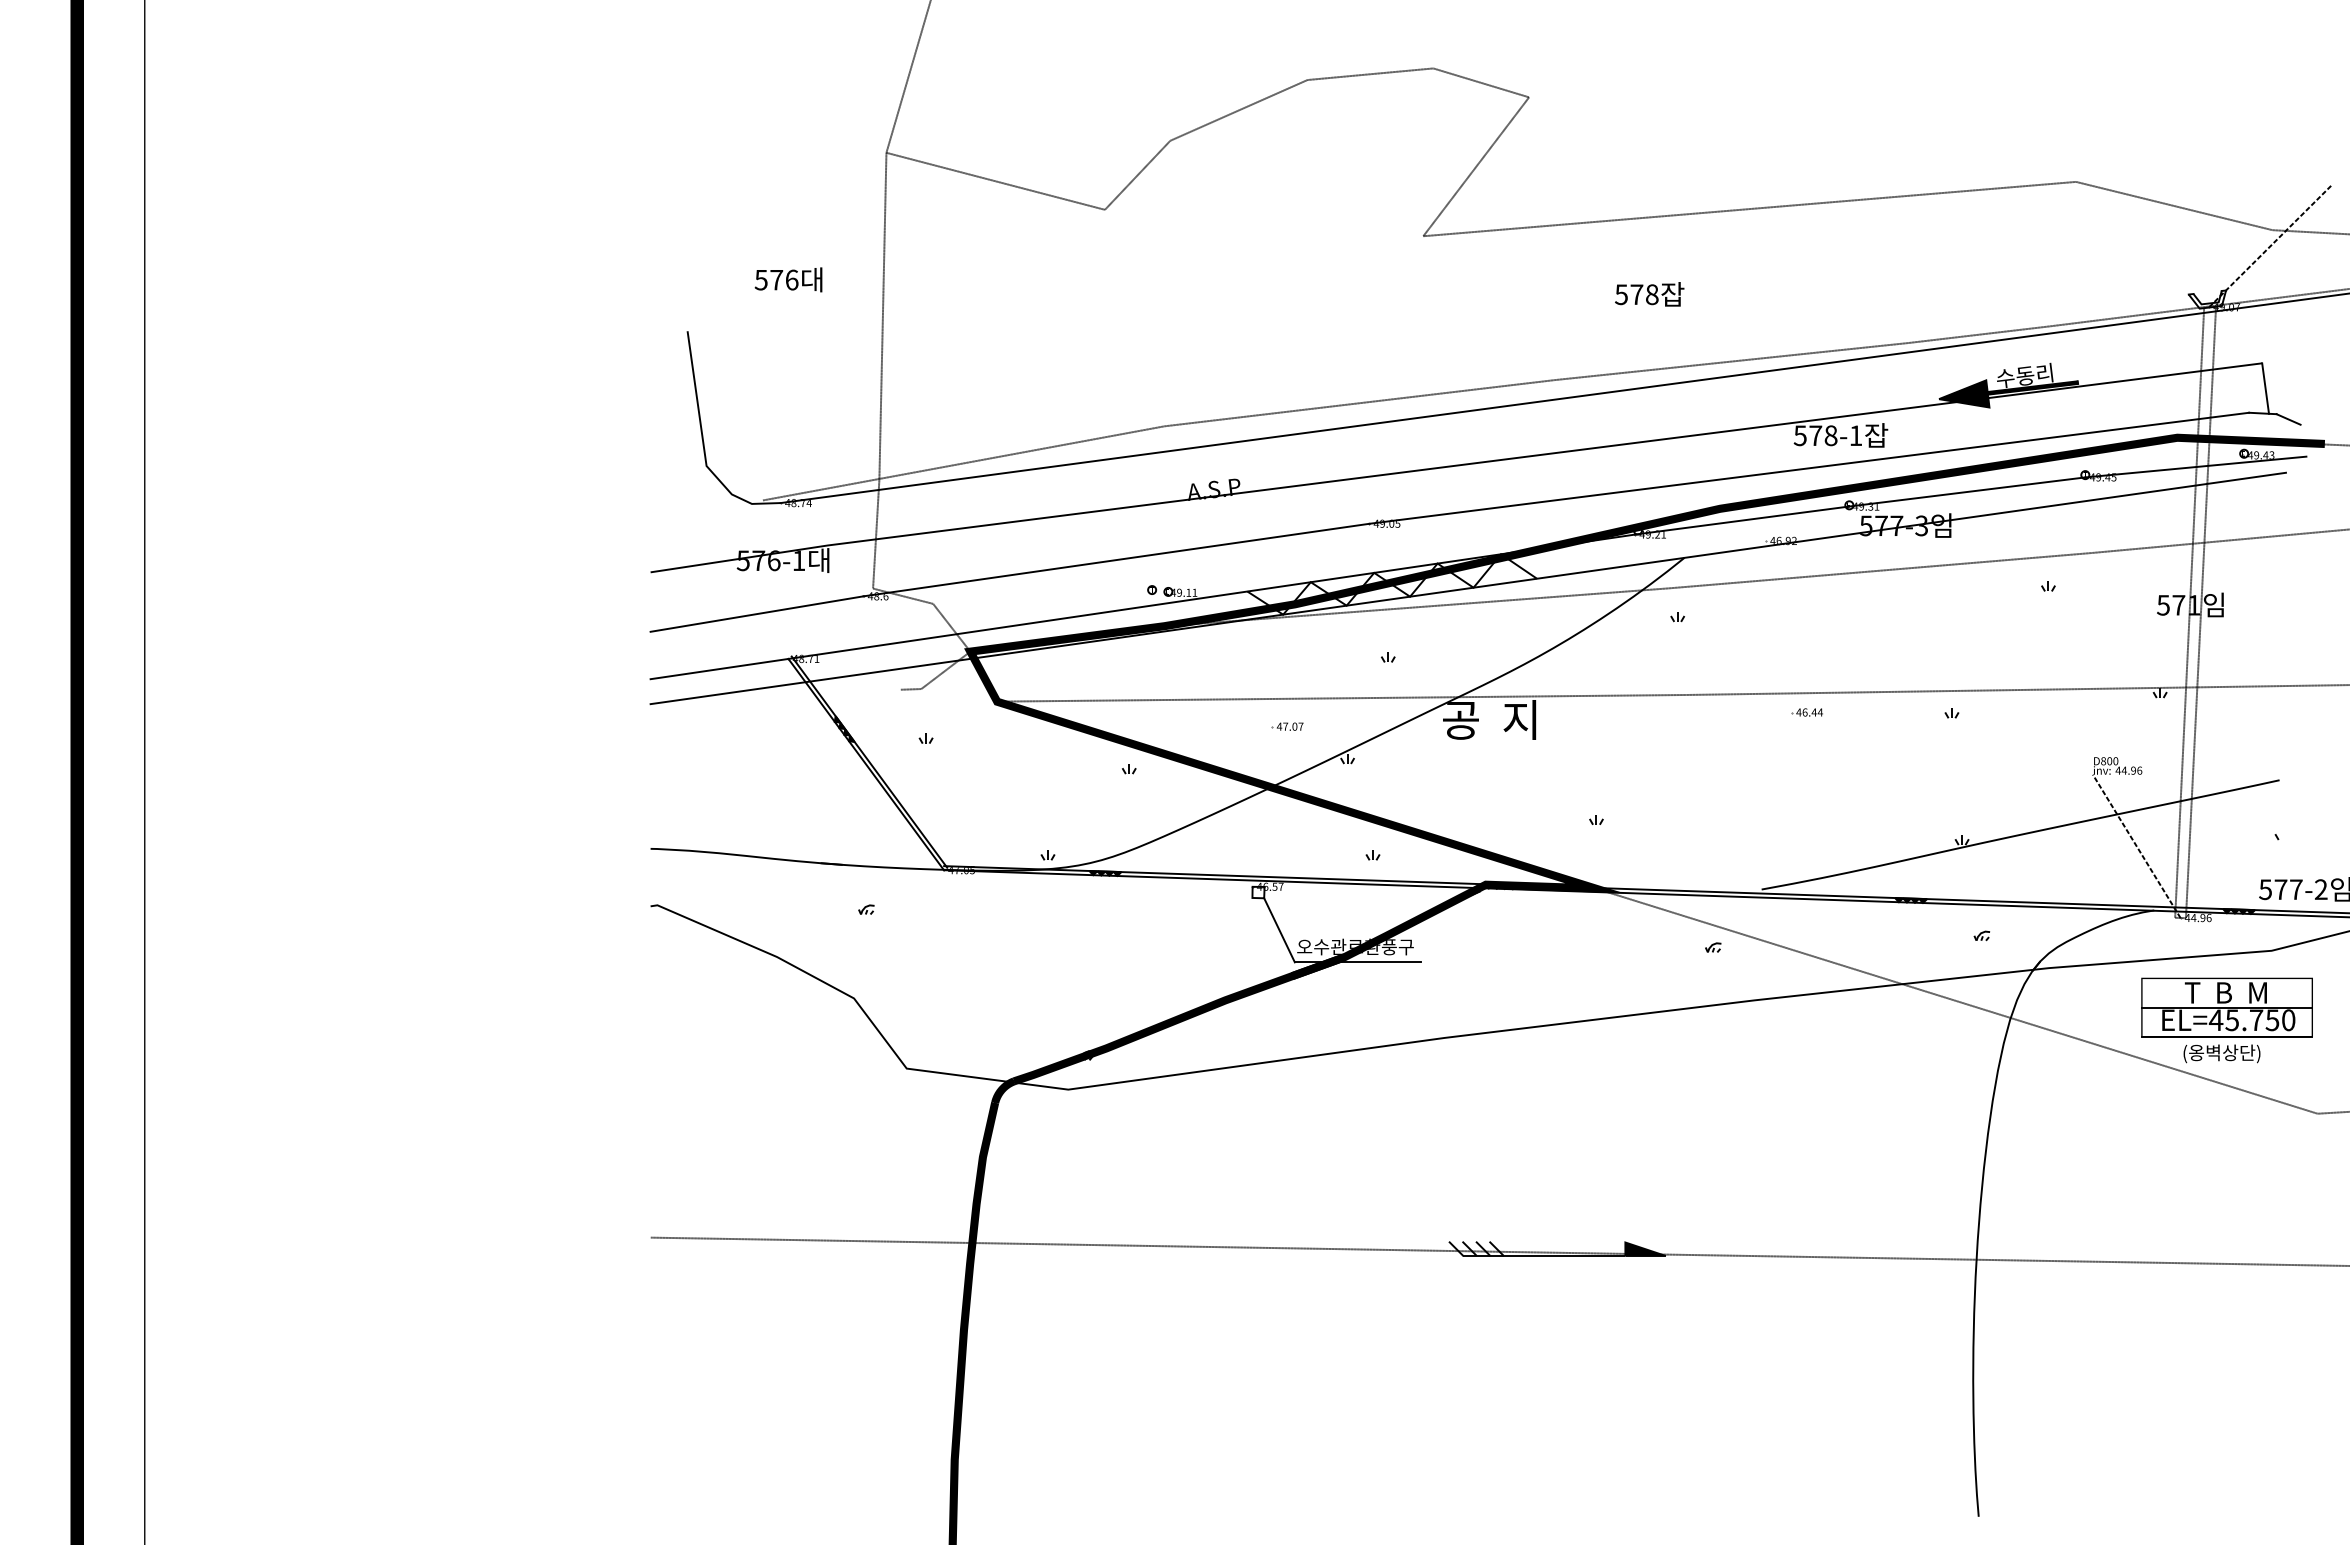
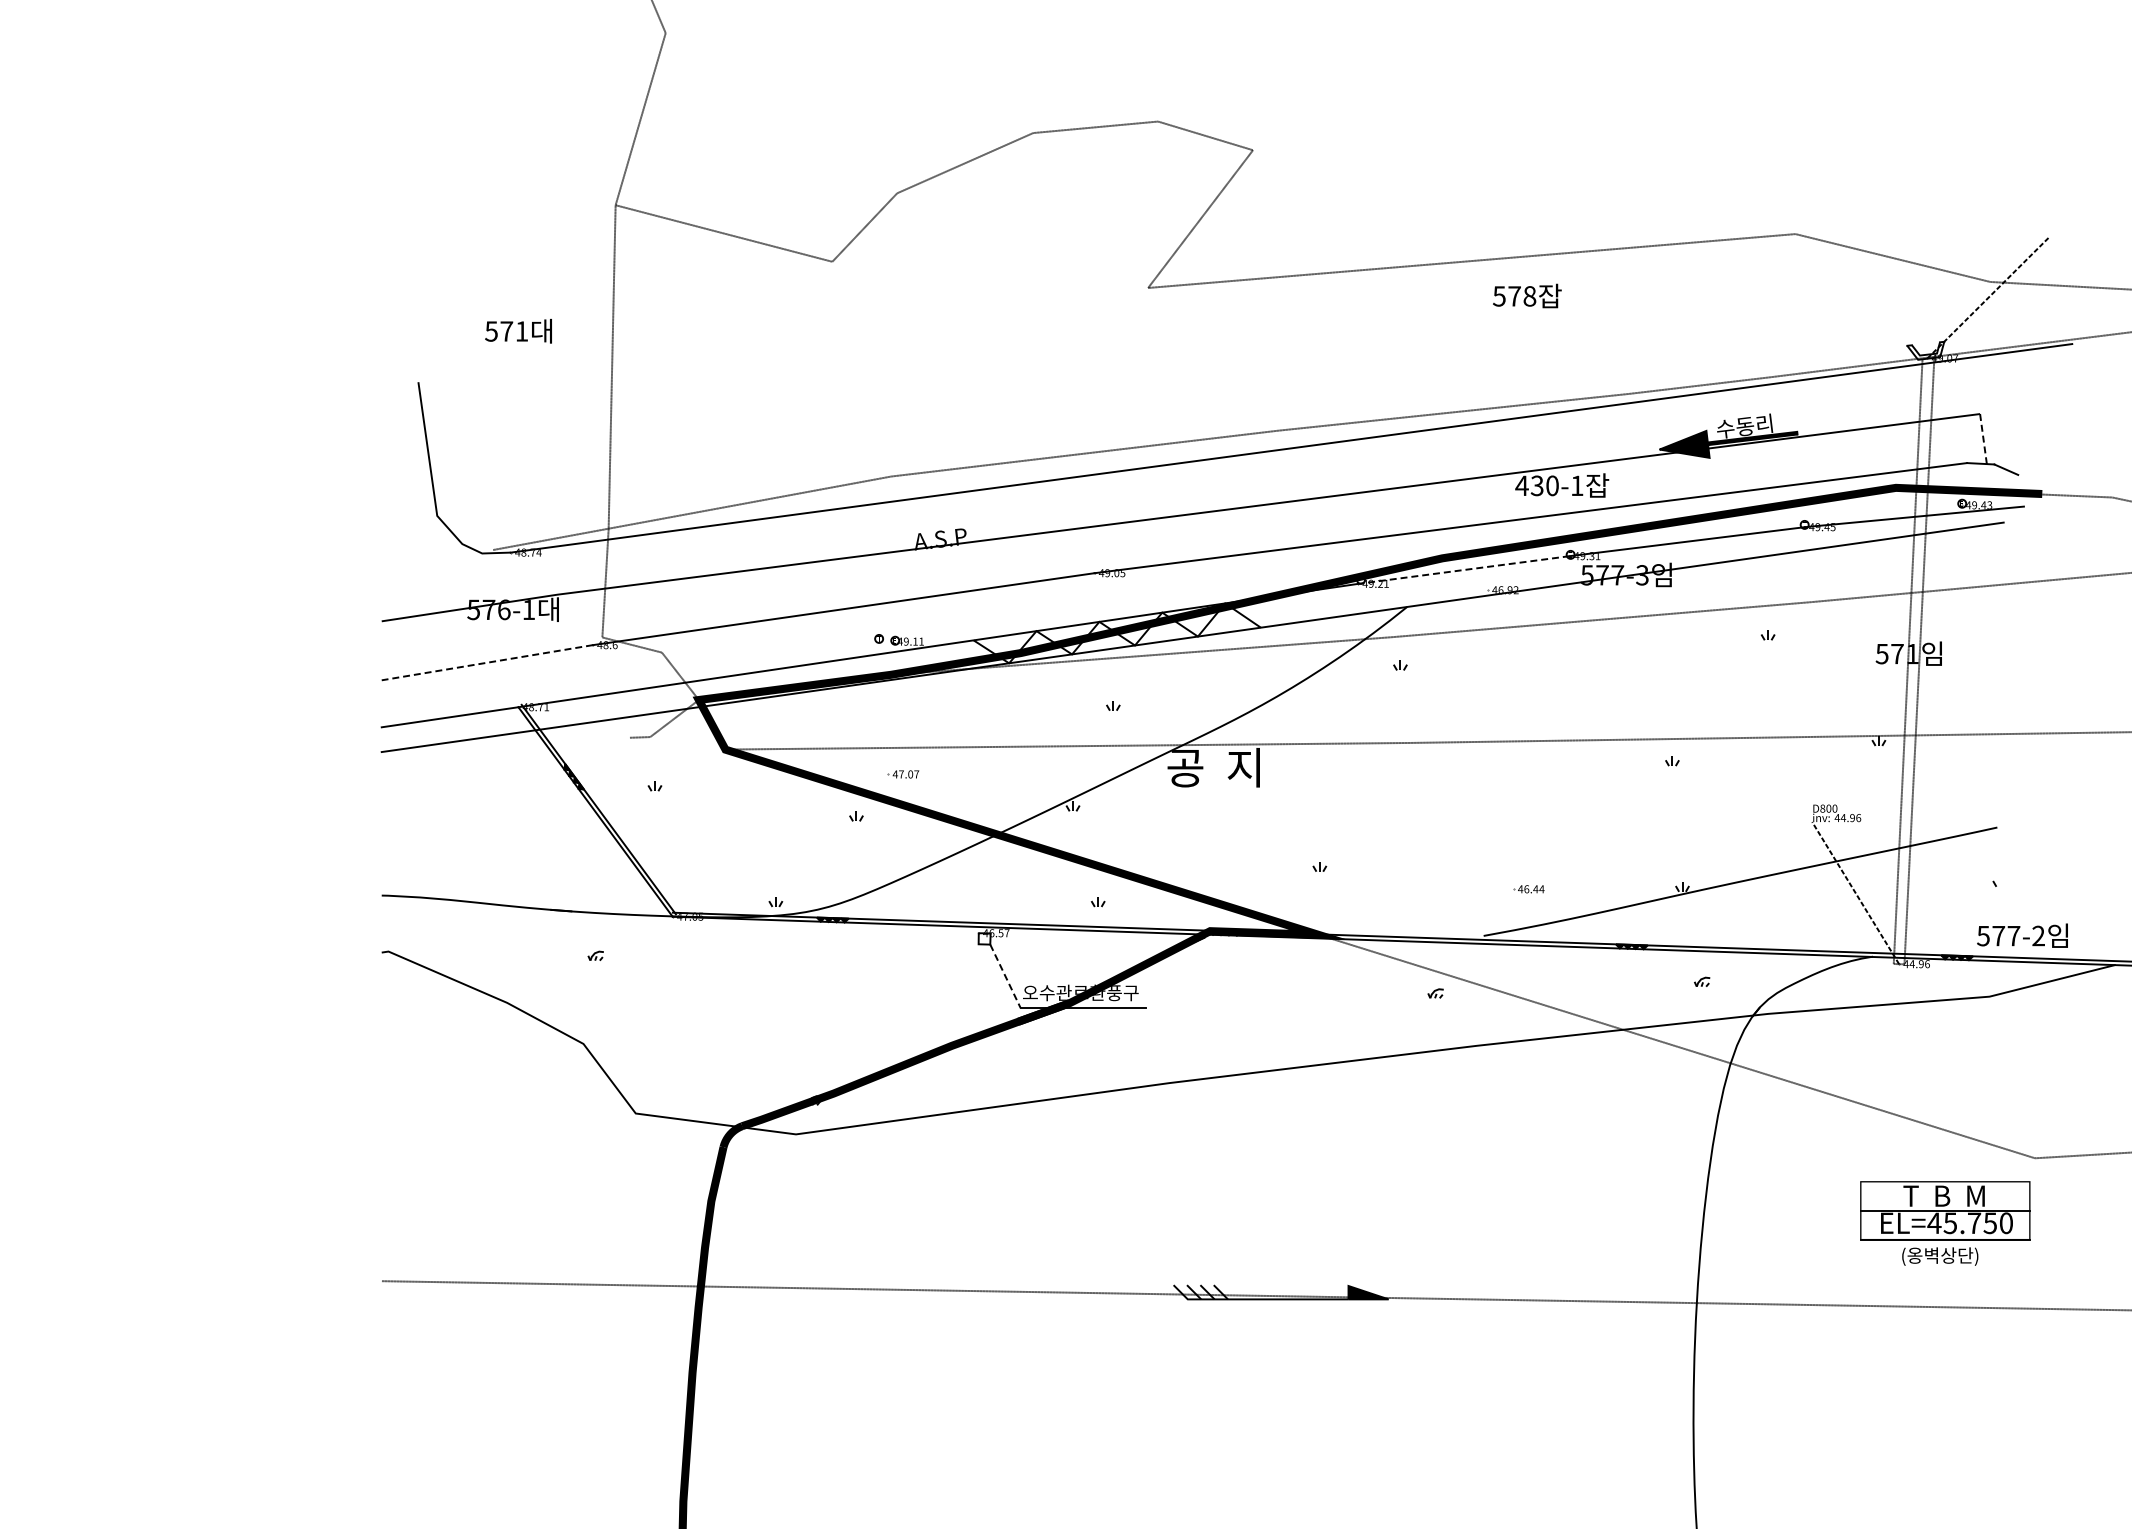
text: (792, 279) -> (522, 330), 576 -> 571
text: (1649, 294) -> (1527, 296), moved
line: (2265, 389) -> (1983, 439), solid -> dashed
text: (1815, 435) -> (1537, 485), 578-1 -> 430-1
line: (1741, 520) -> (1463, 569), solid -> dashed
line: (757, 614) -> (487, 663), solid -> dashed
part: (1806, 712) -> (1528, 889), moved
part: (1287, 726) -> (903, 774), moved
line: (1279, 930) -> (1005, 976), solid -> dashed
part: (2226, 1020) -> (1944, 1223), moved

